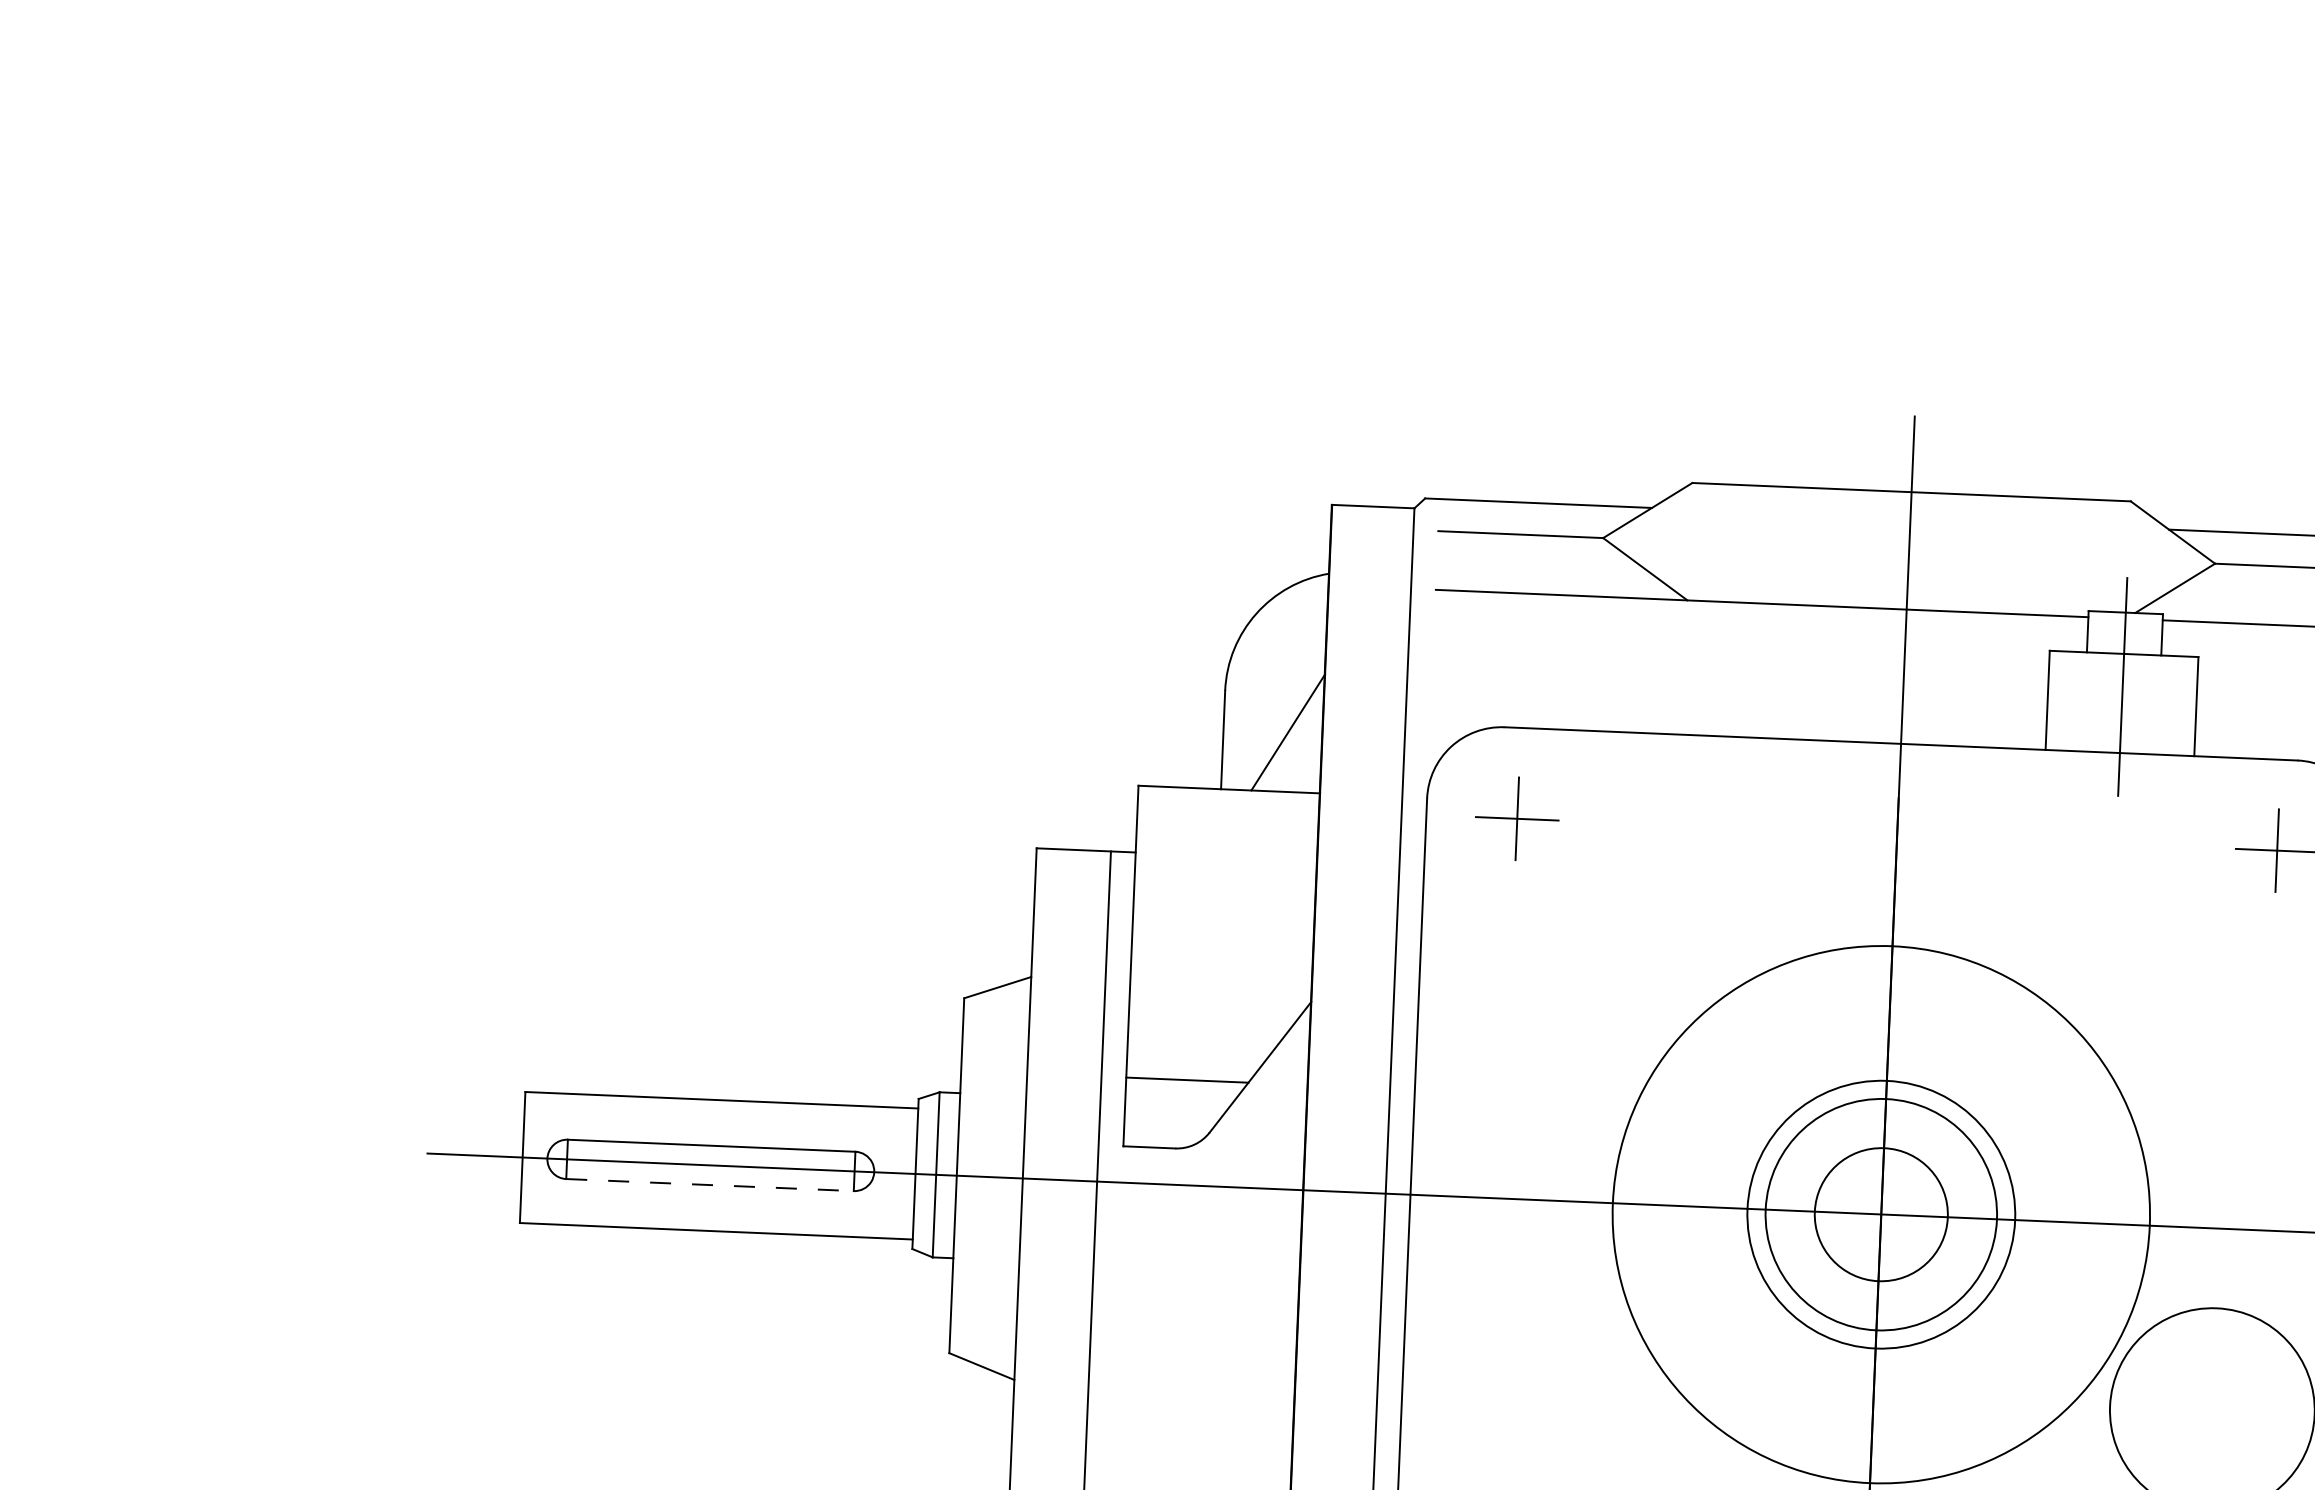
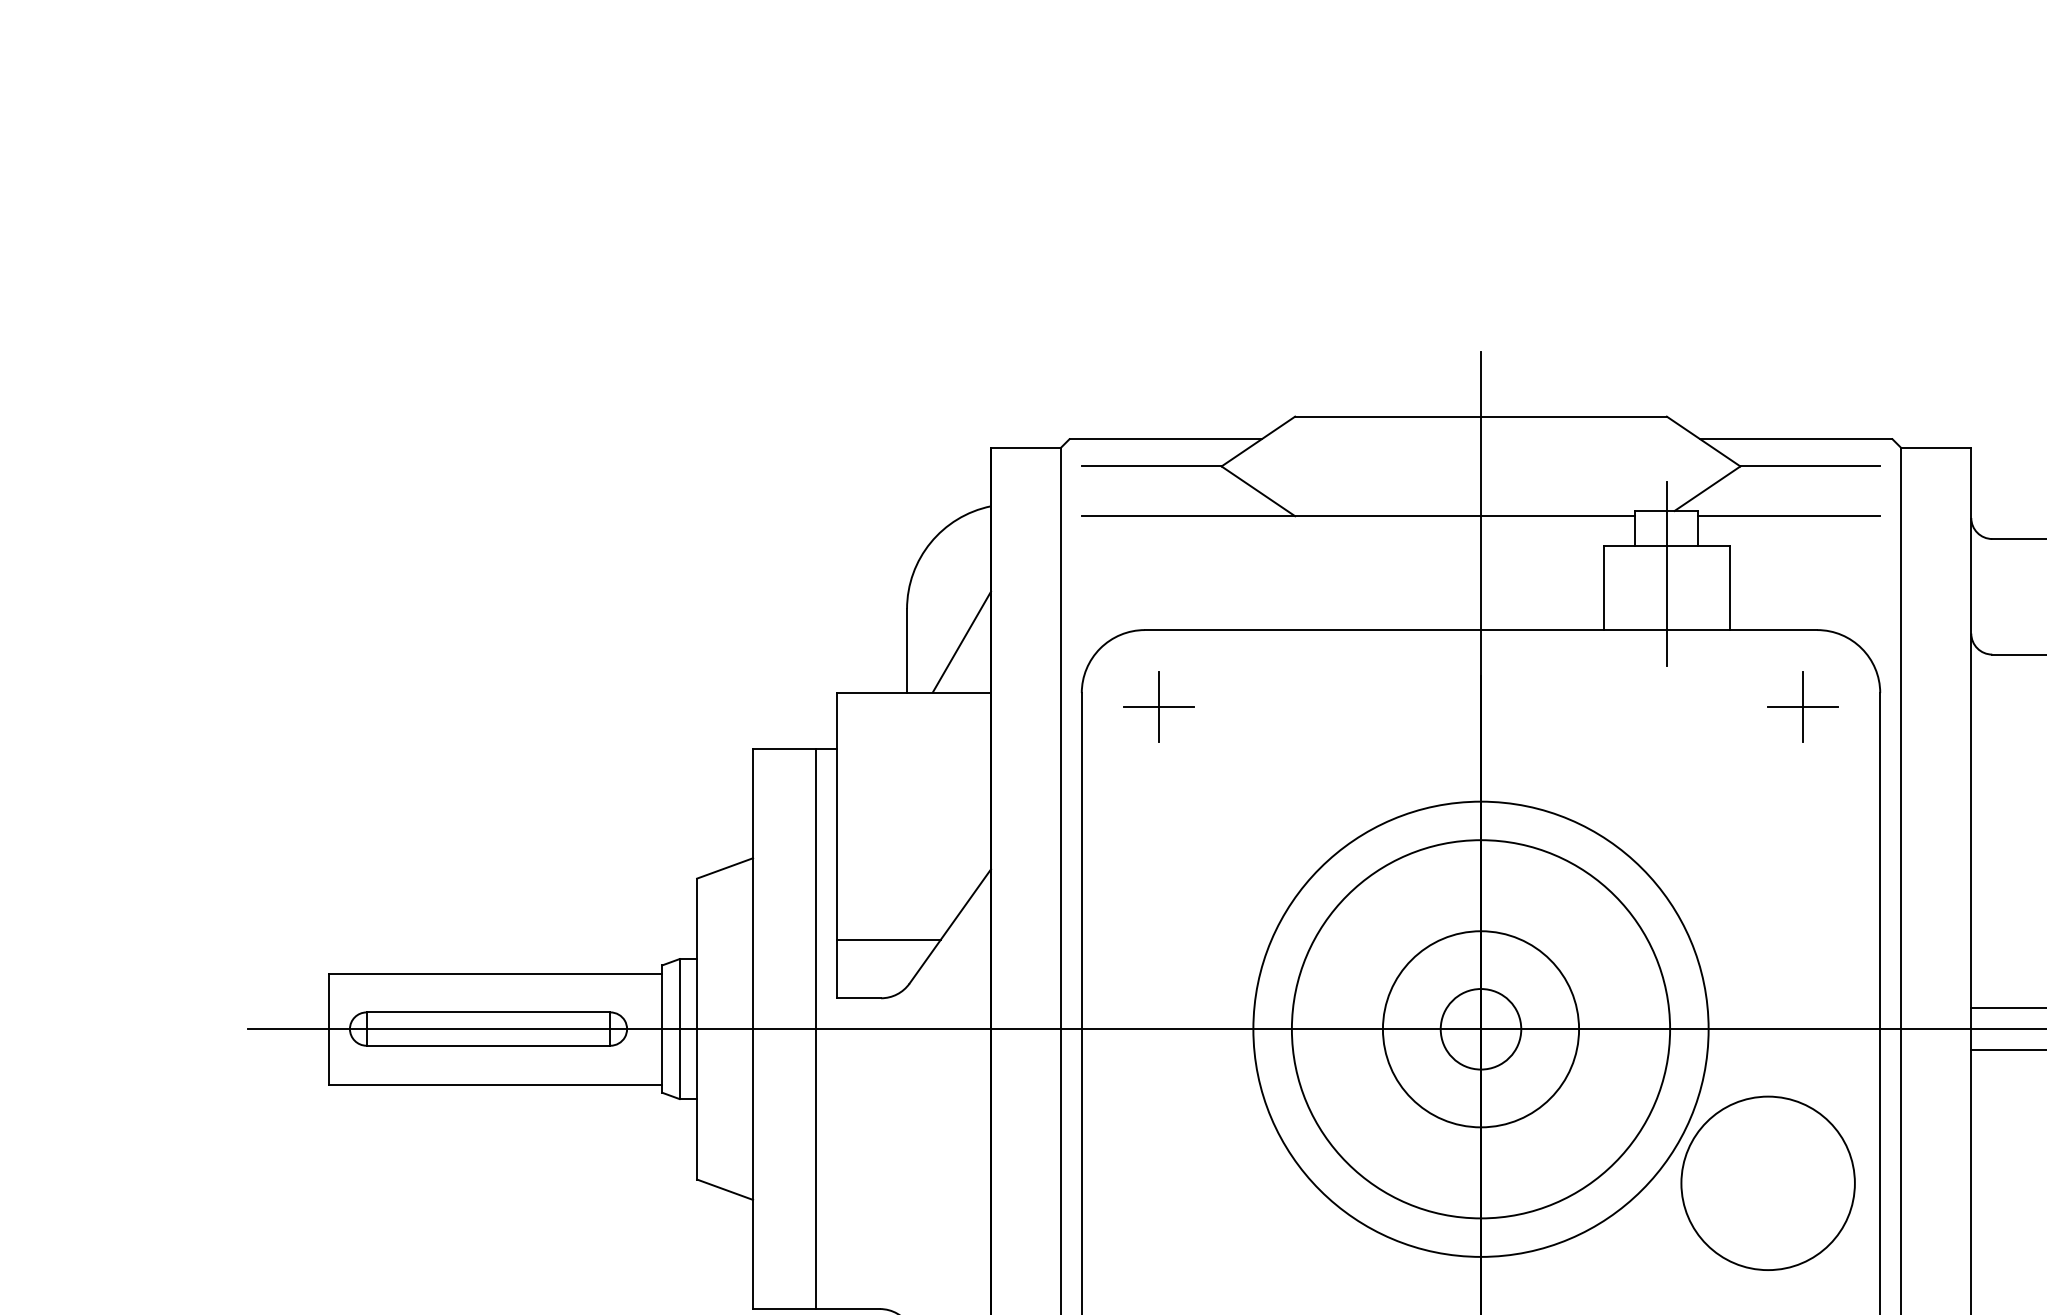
line: (709, 1184) -> (488, 1045), dashed -> solid
circle: (1880, 1214) -> (1480, 1029), size x0.71
circle: (1880, 1214) -> (1480, 1029), size x1.67

